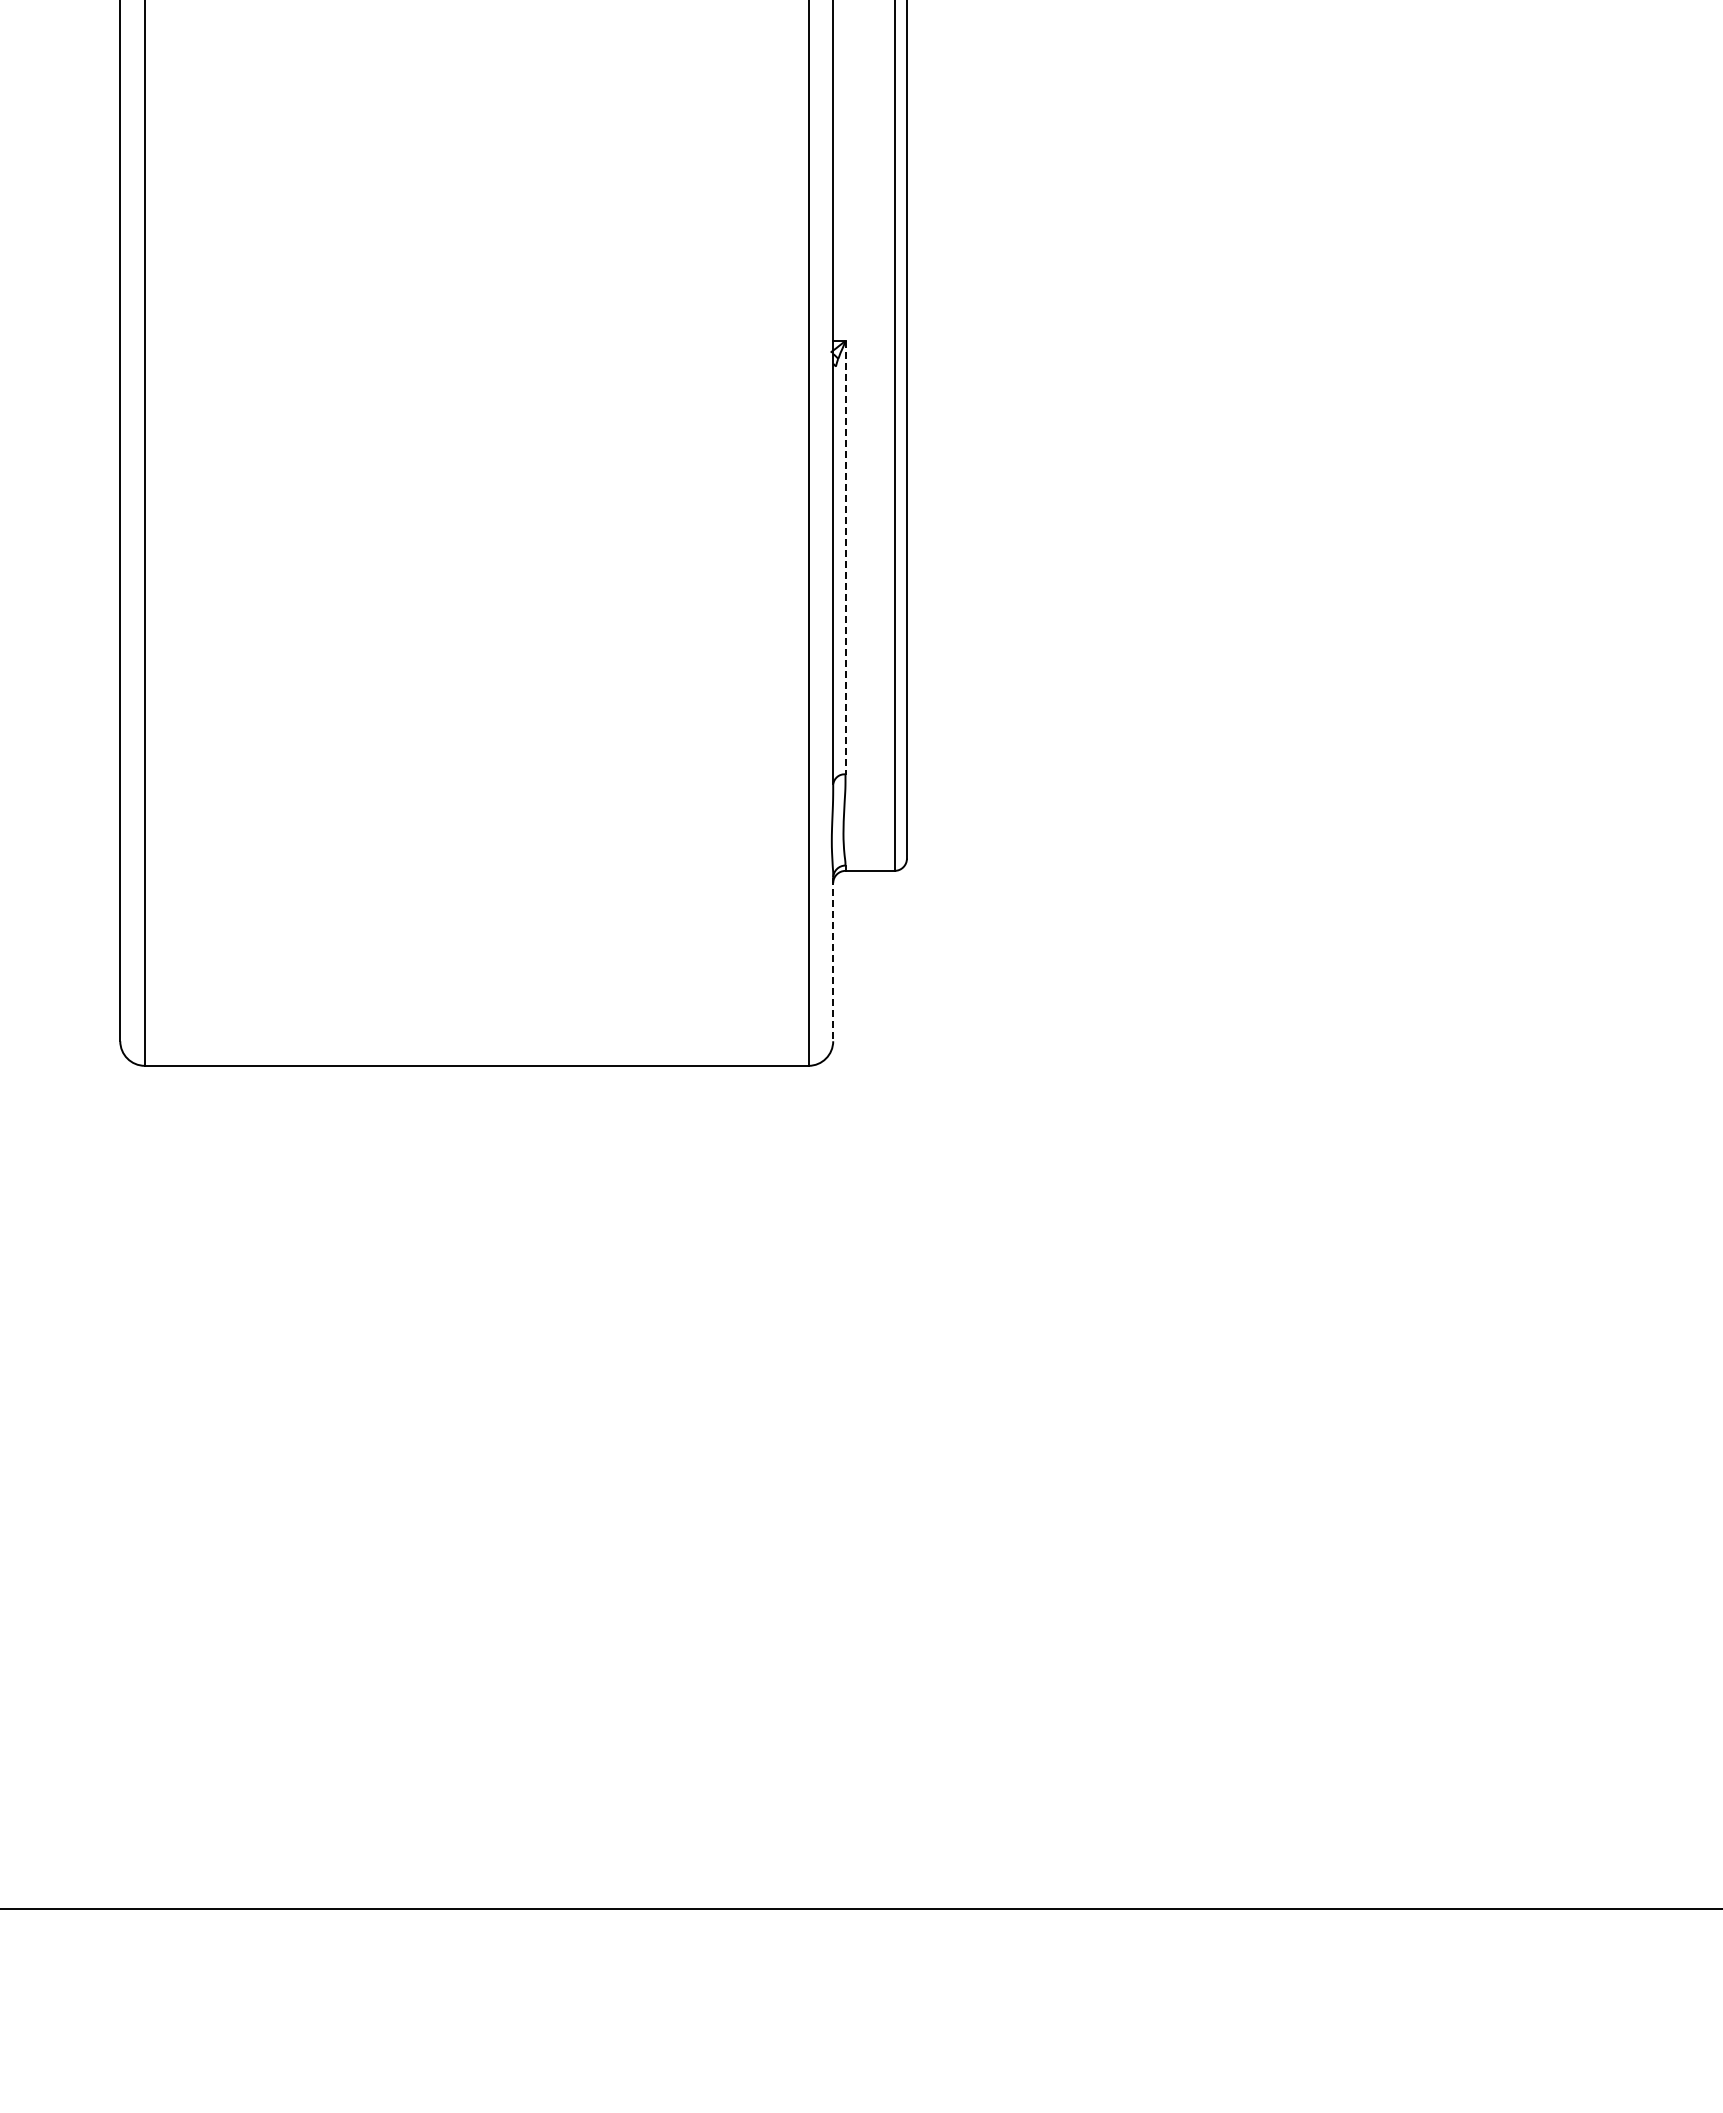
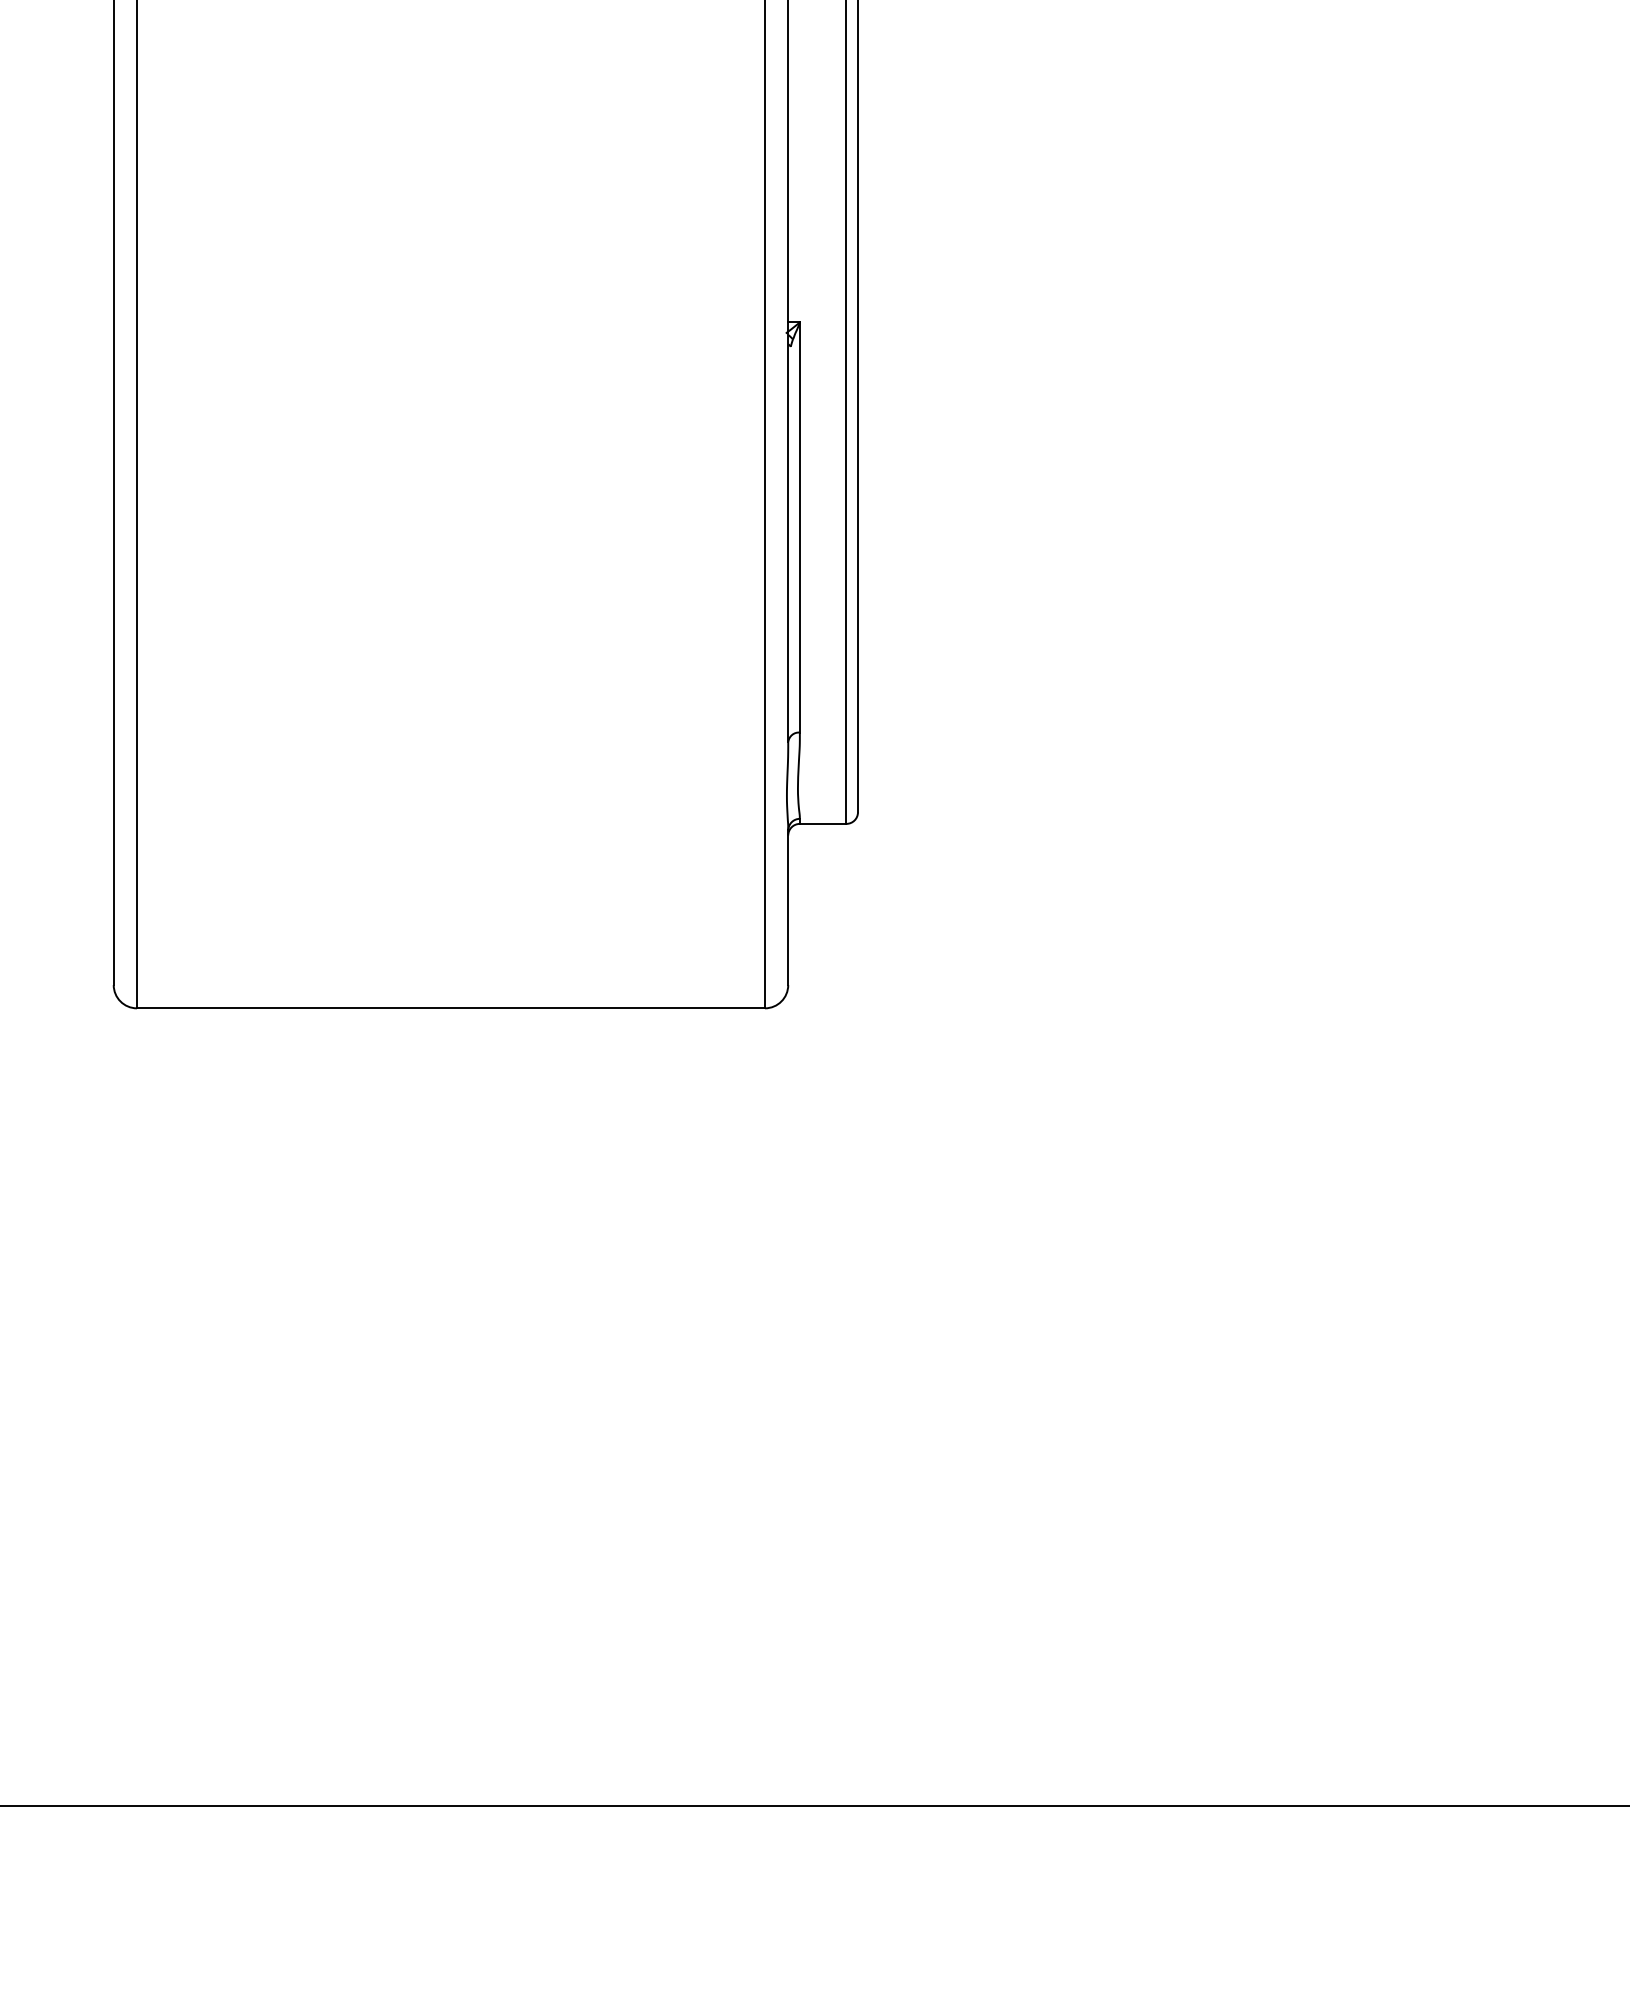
line: (845, 557) -> (799, 527), dashed -> solid
line: (833, 959) -> (788, 907), dashed -> solid

